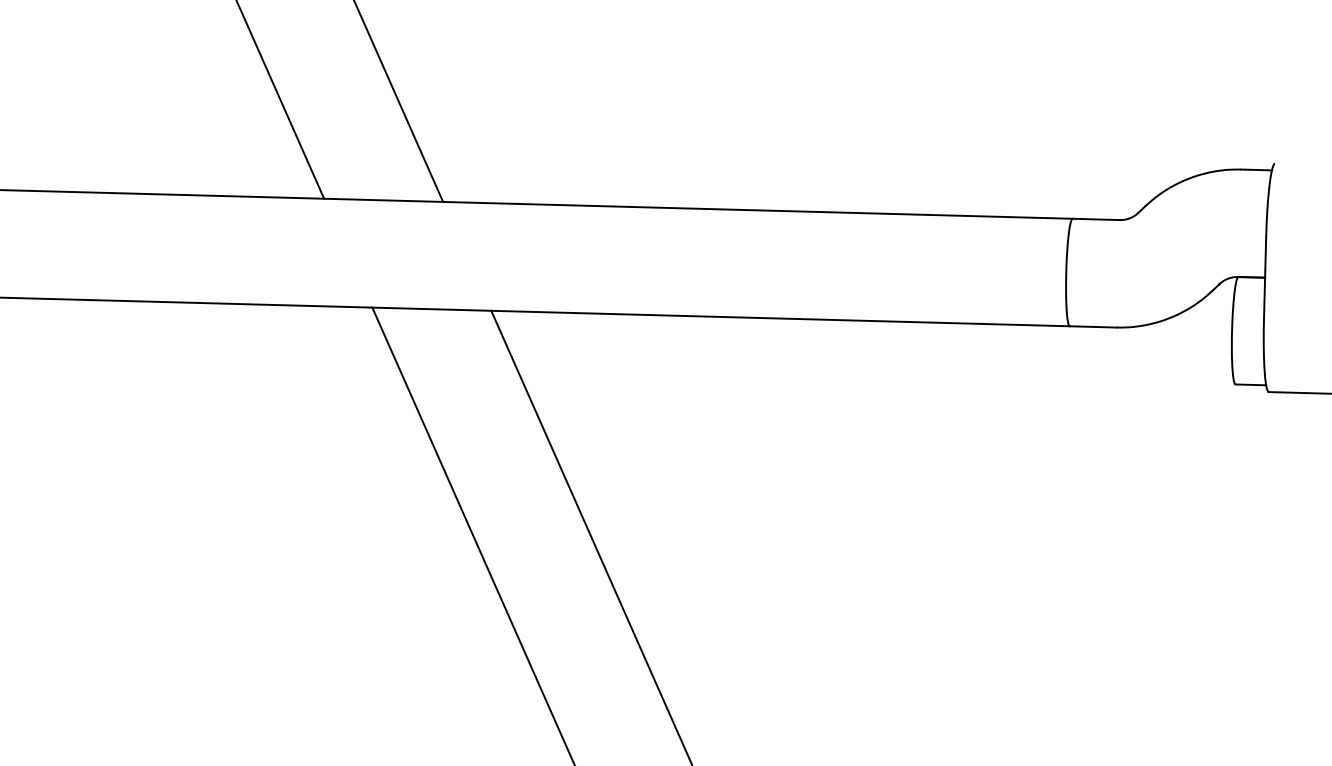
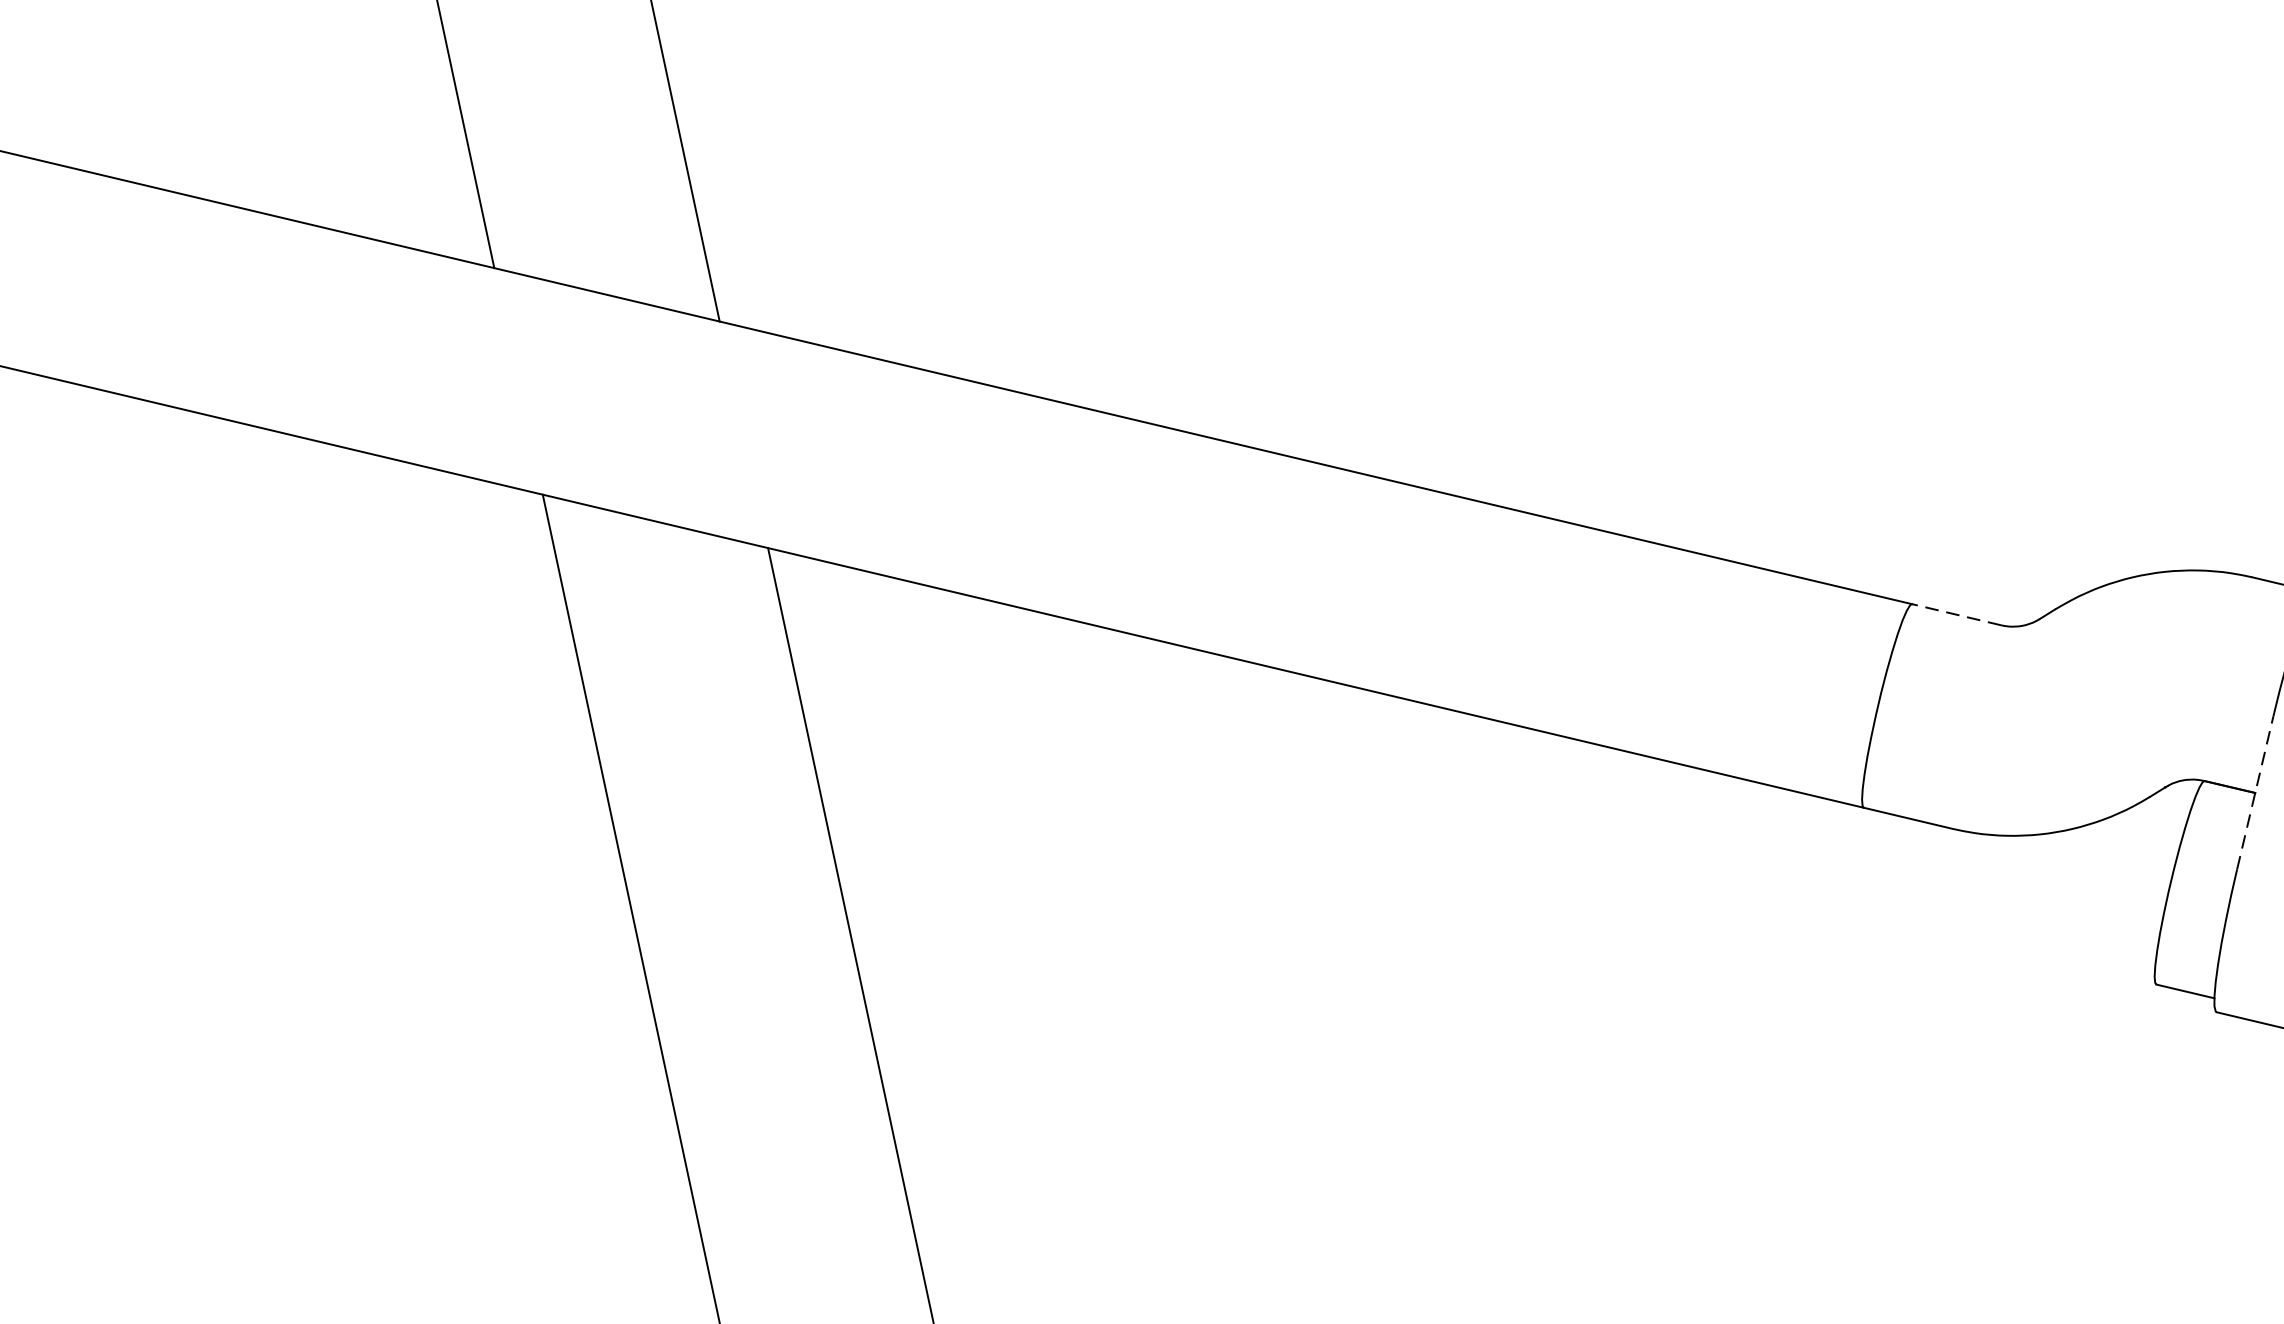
line: (1096, 219) -> (1957, 614), solid -> dashed
line: (1265, 277) -> (2256, 792), solid -> dashed

